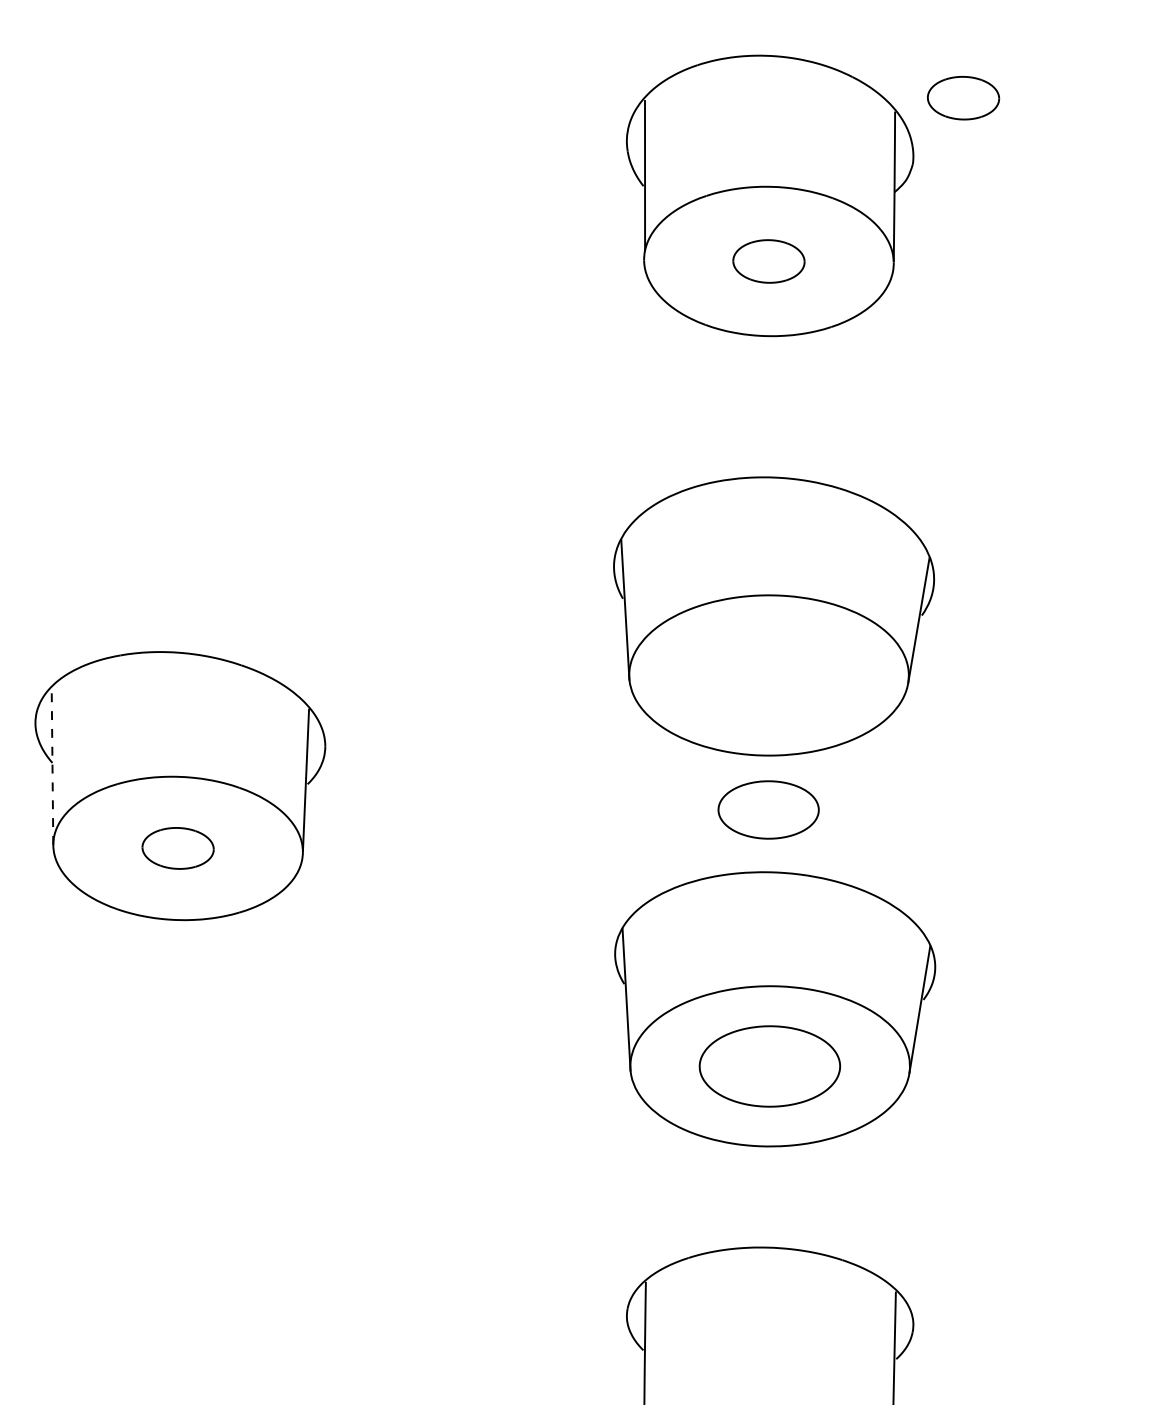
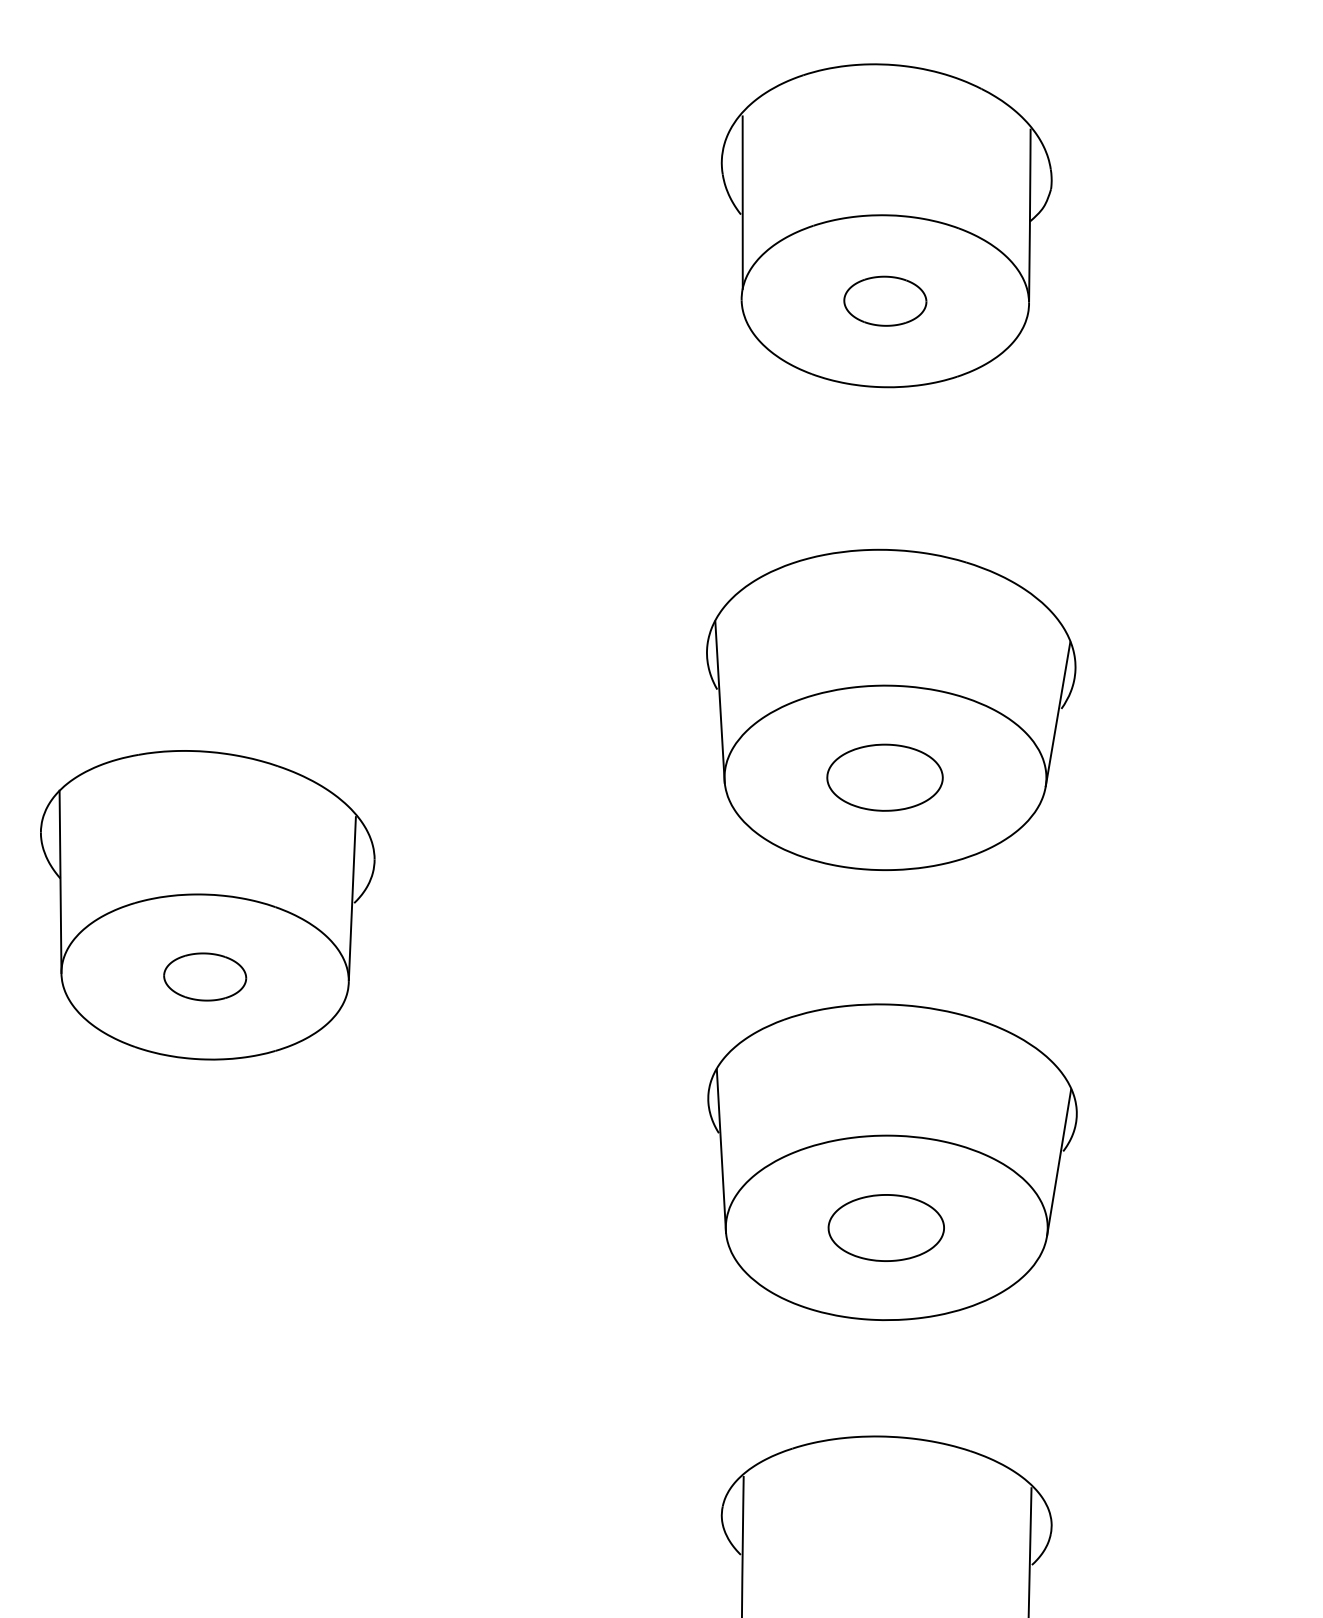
part: (963, 97) -> (1109, 112), removed
line: (52, 765) -> (60, 881), dashed -> solid
part: (768, 809) -> (884, 777), moved
part: (769, 1066) -> (885, 1227), size x0.71

